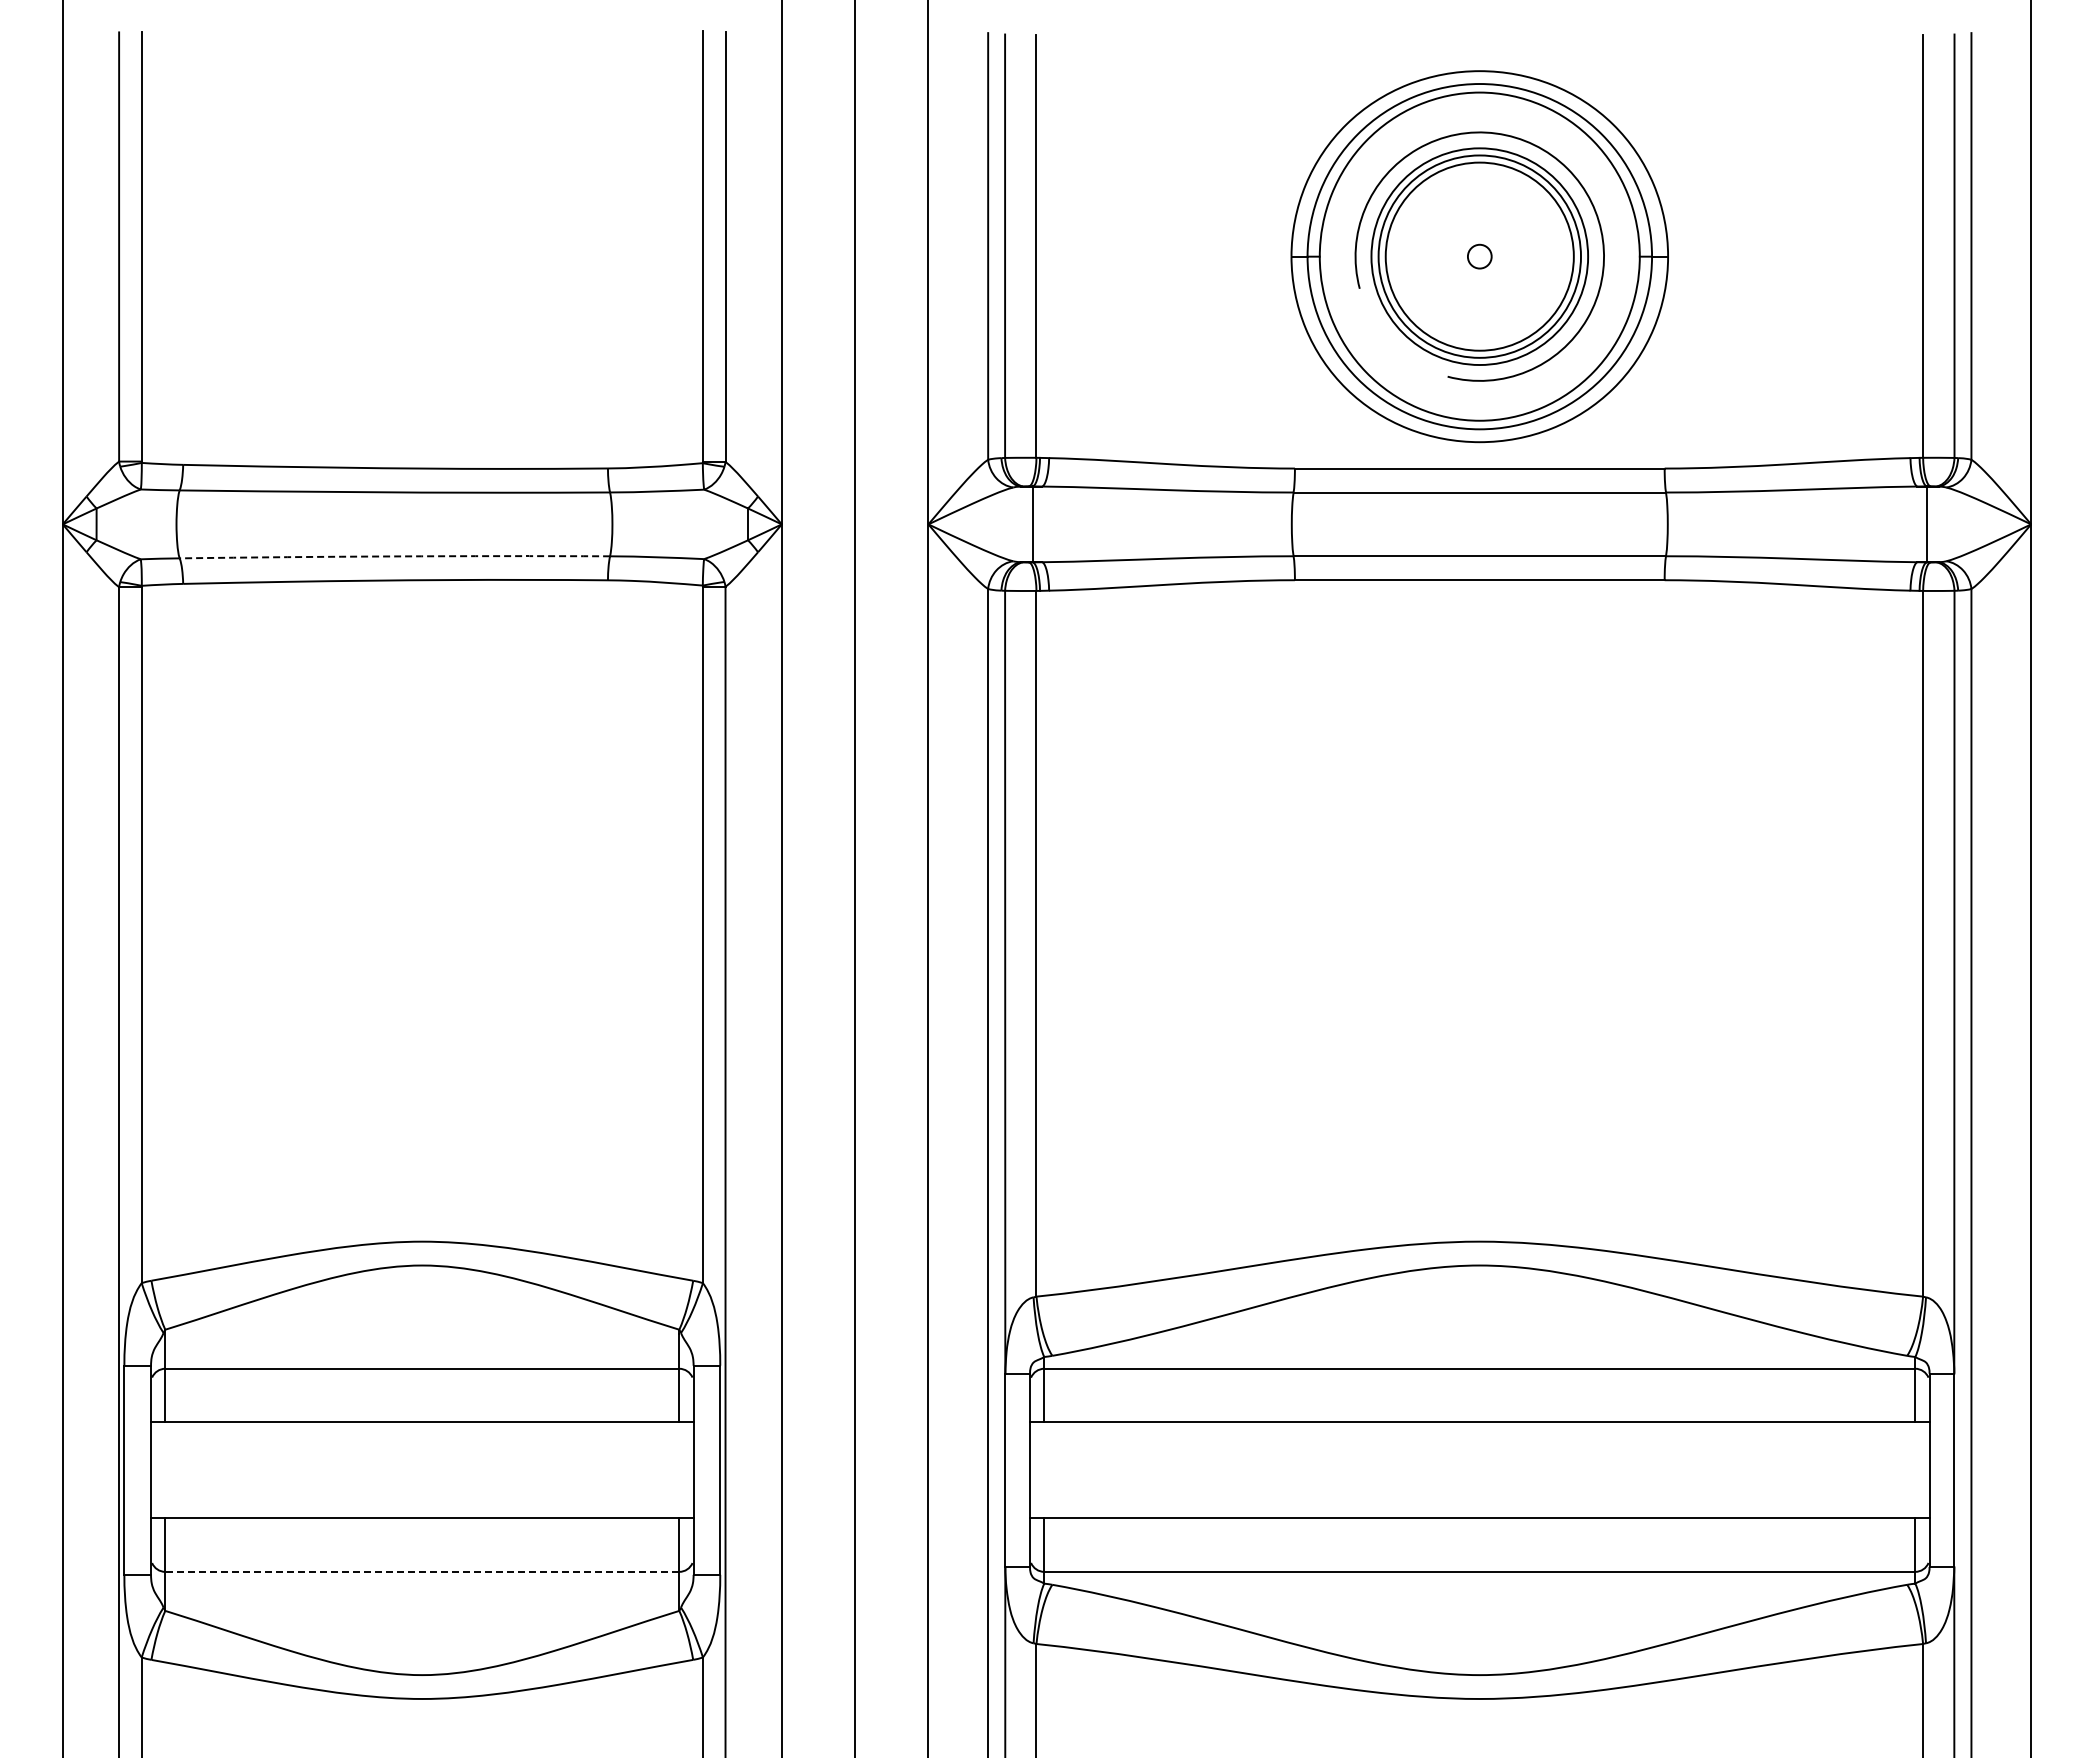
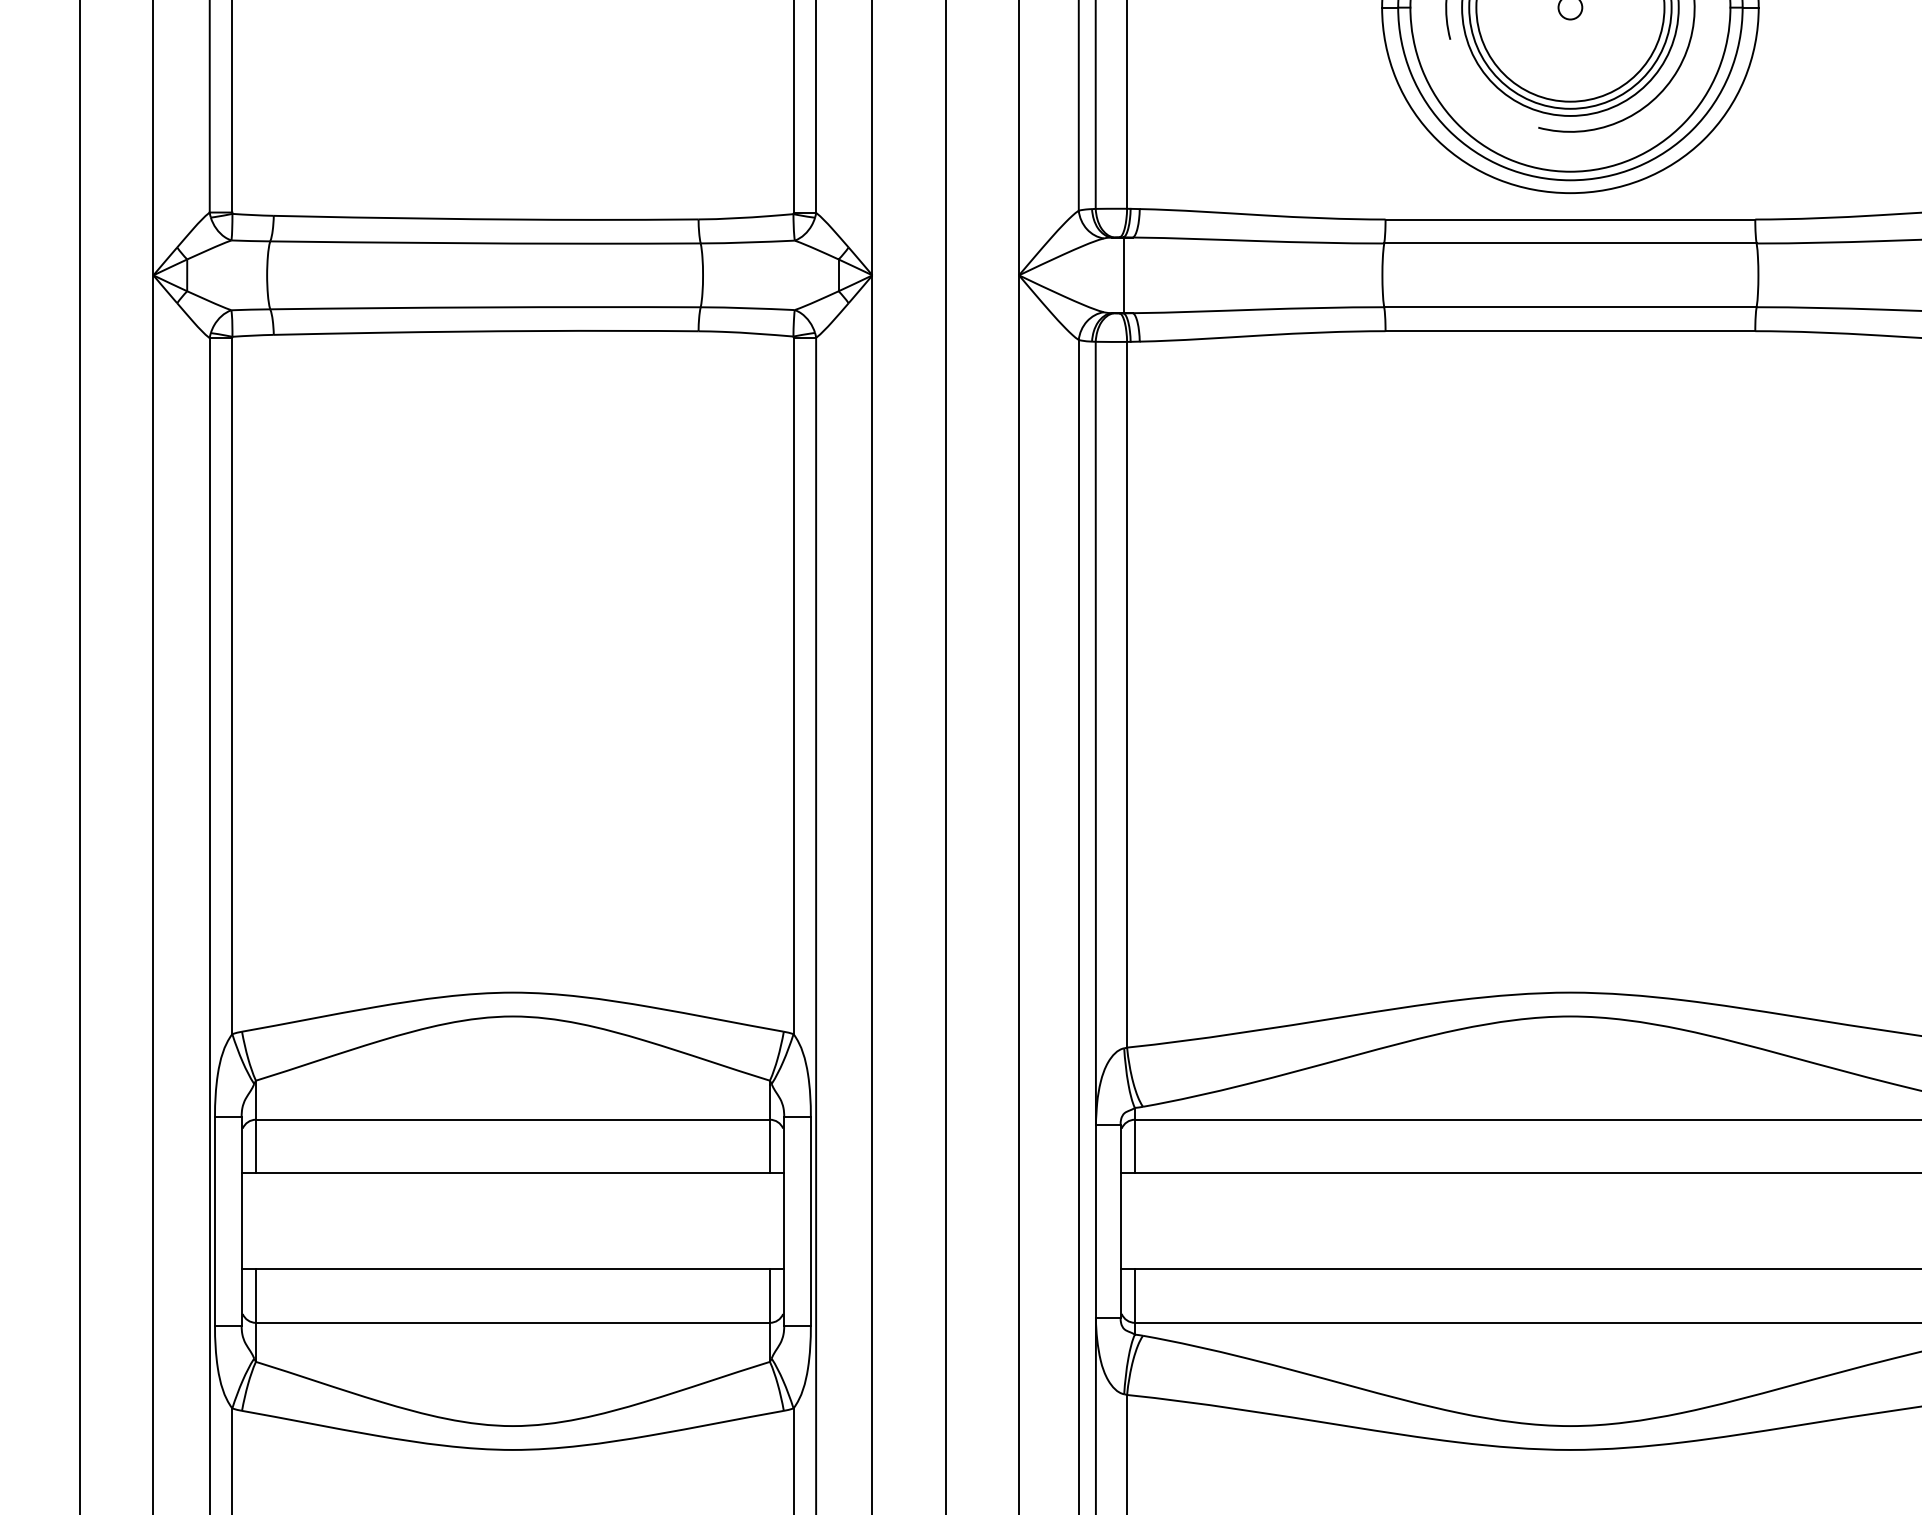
arc: (394, 556) -> (485, 307), dashed -> solid
line: (421, 1571) -> (512, 1322), dashed -> solid

